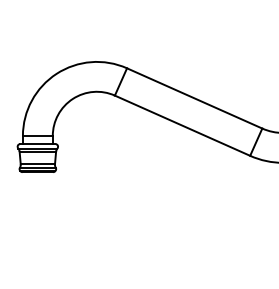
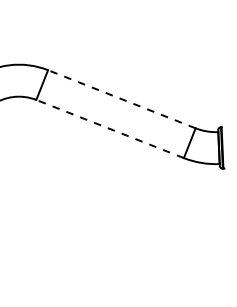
line: (194, 98) -> (121, 99), solid -> dashed
line: (182, 125) -> (110, 128), solid -> dashed

